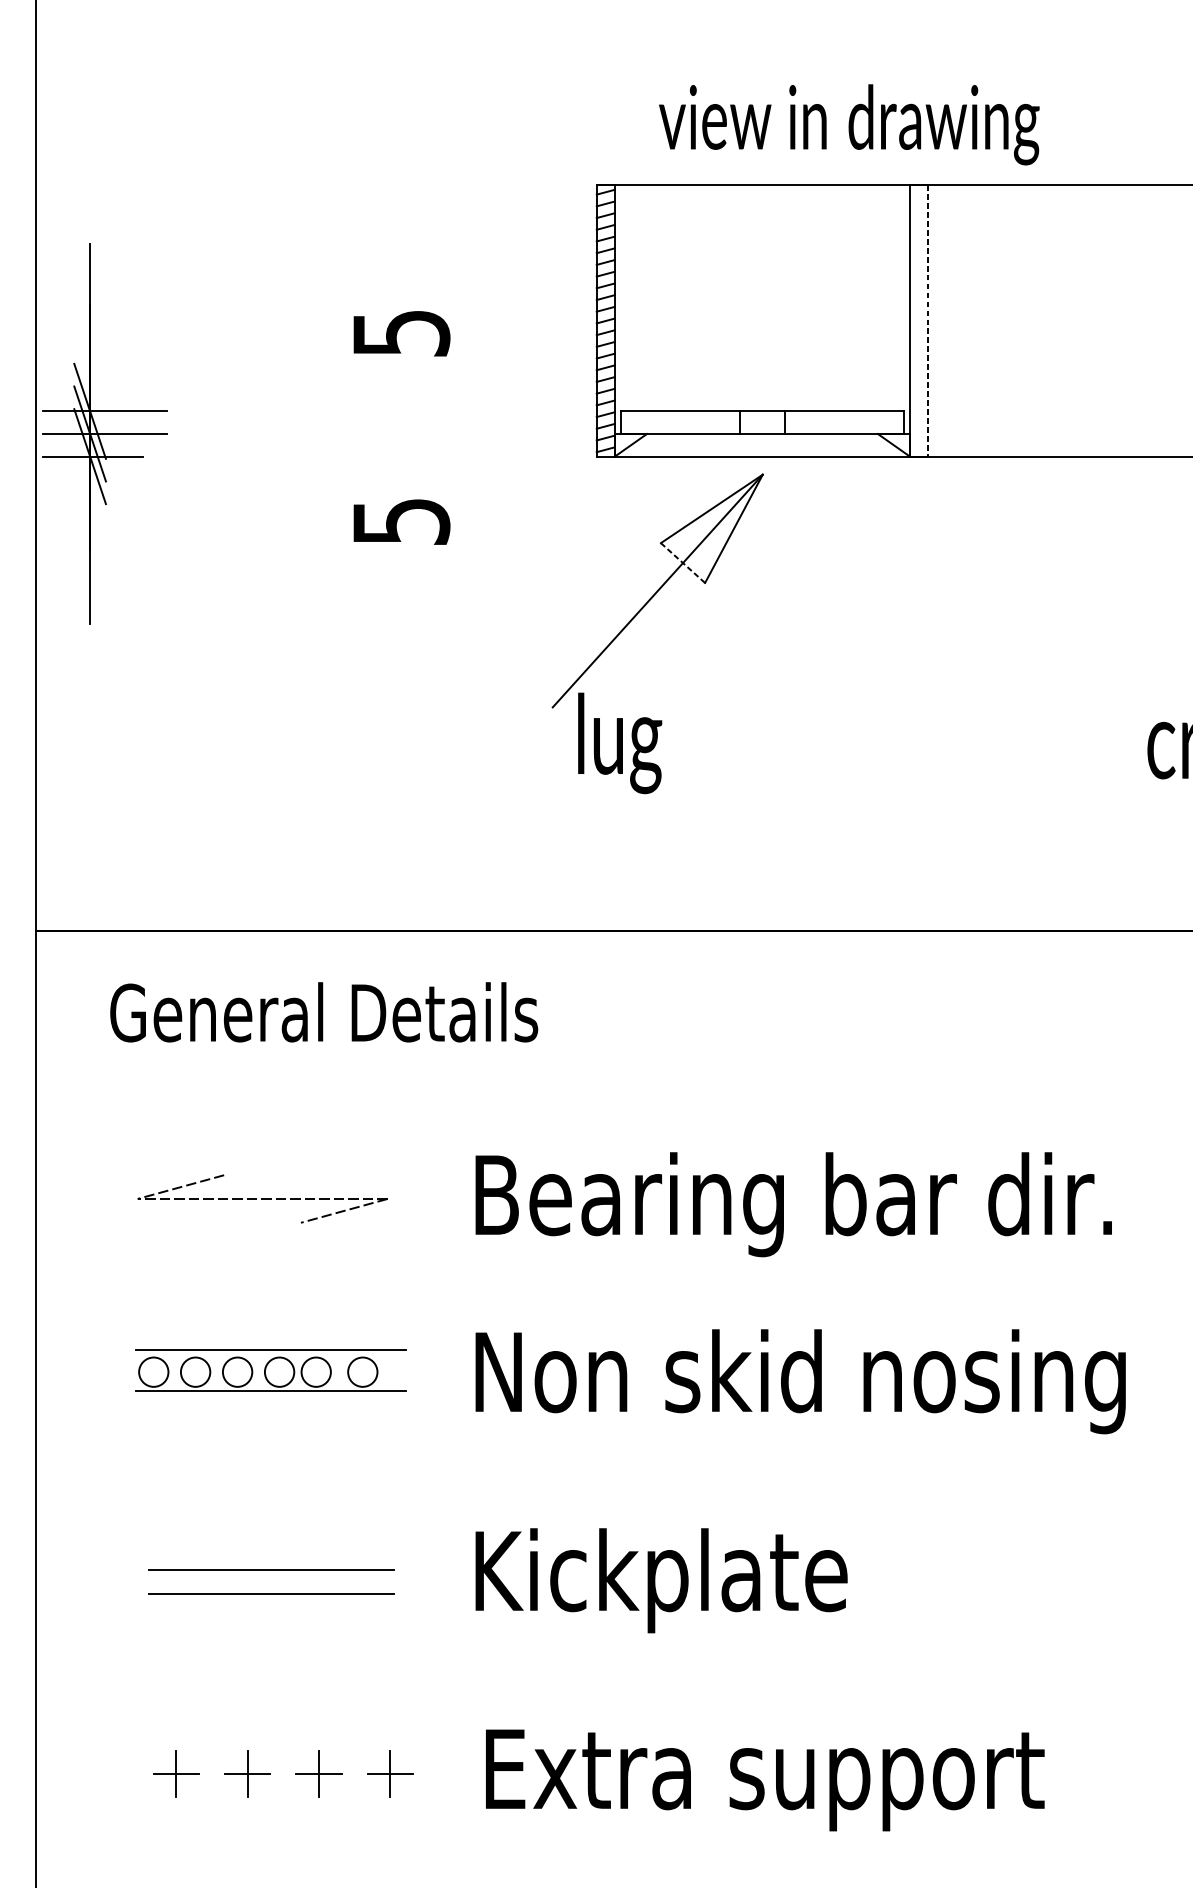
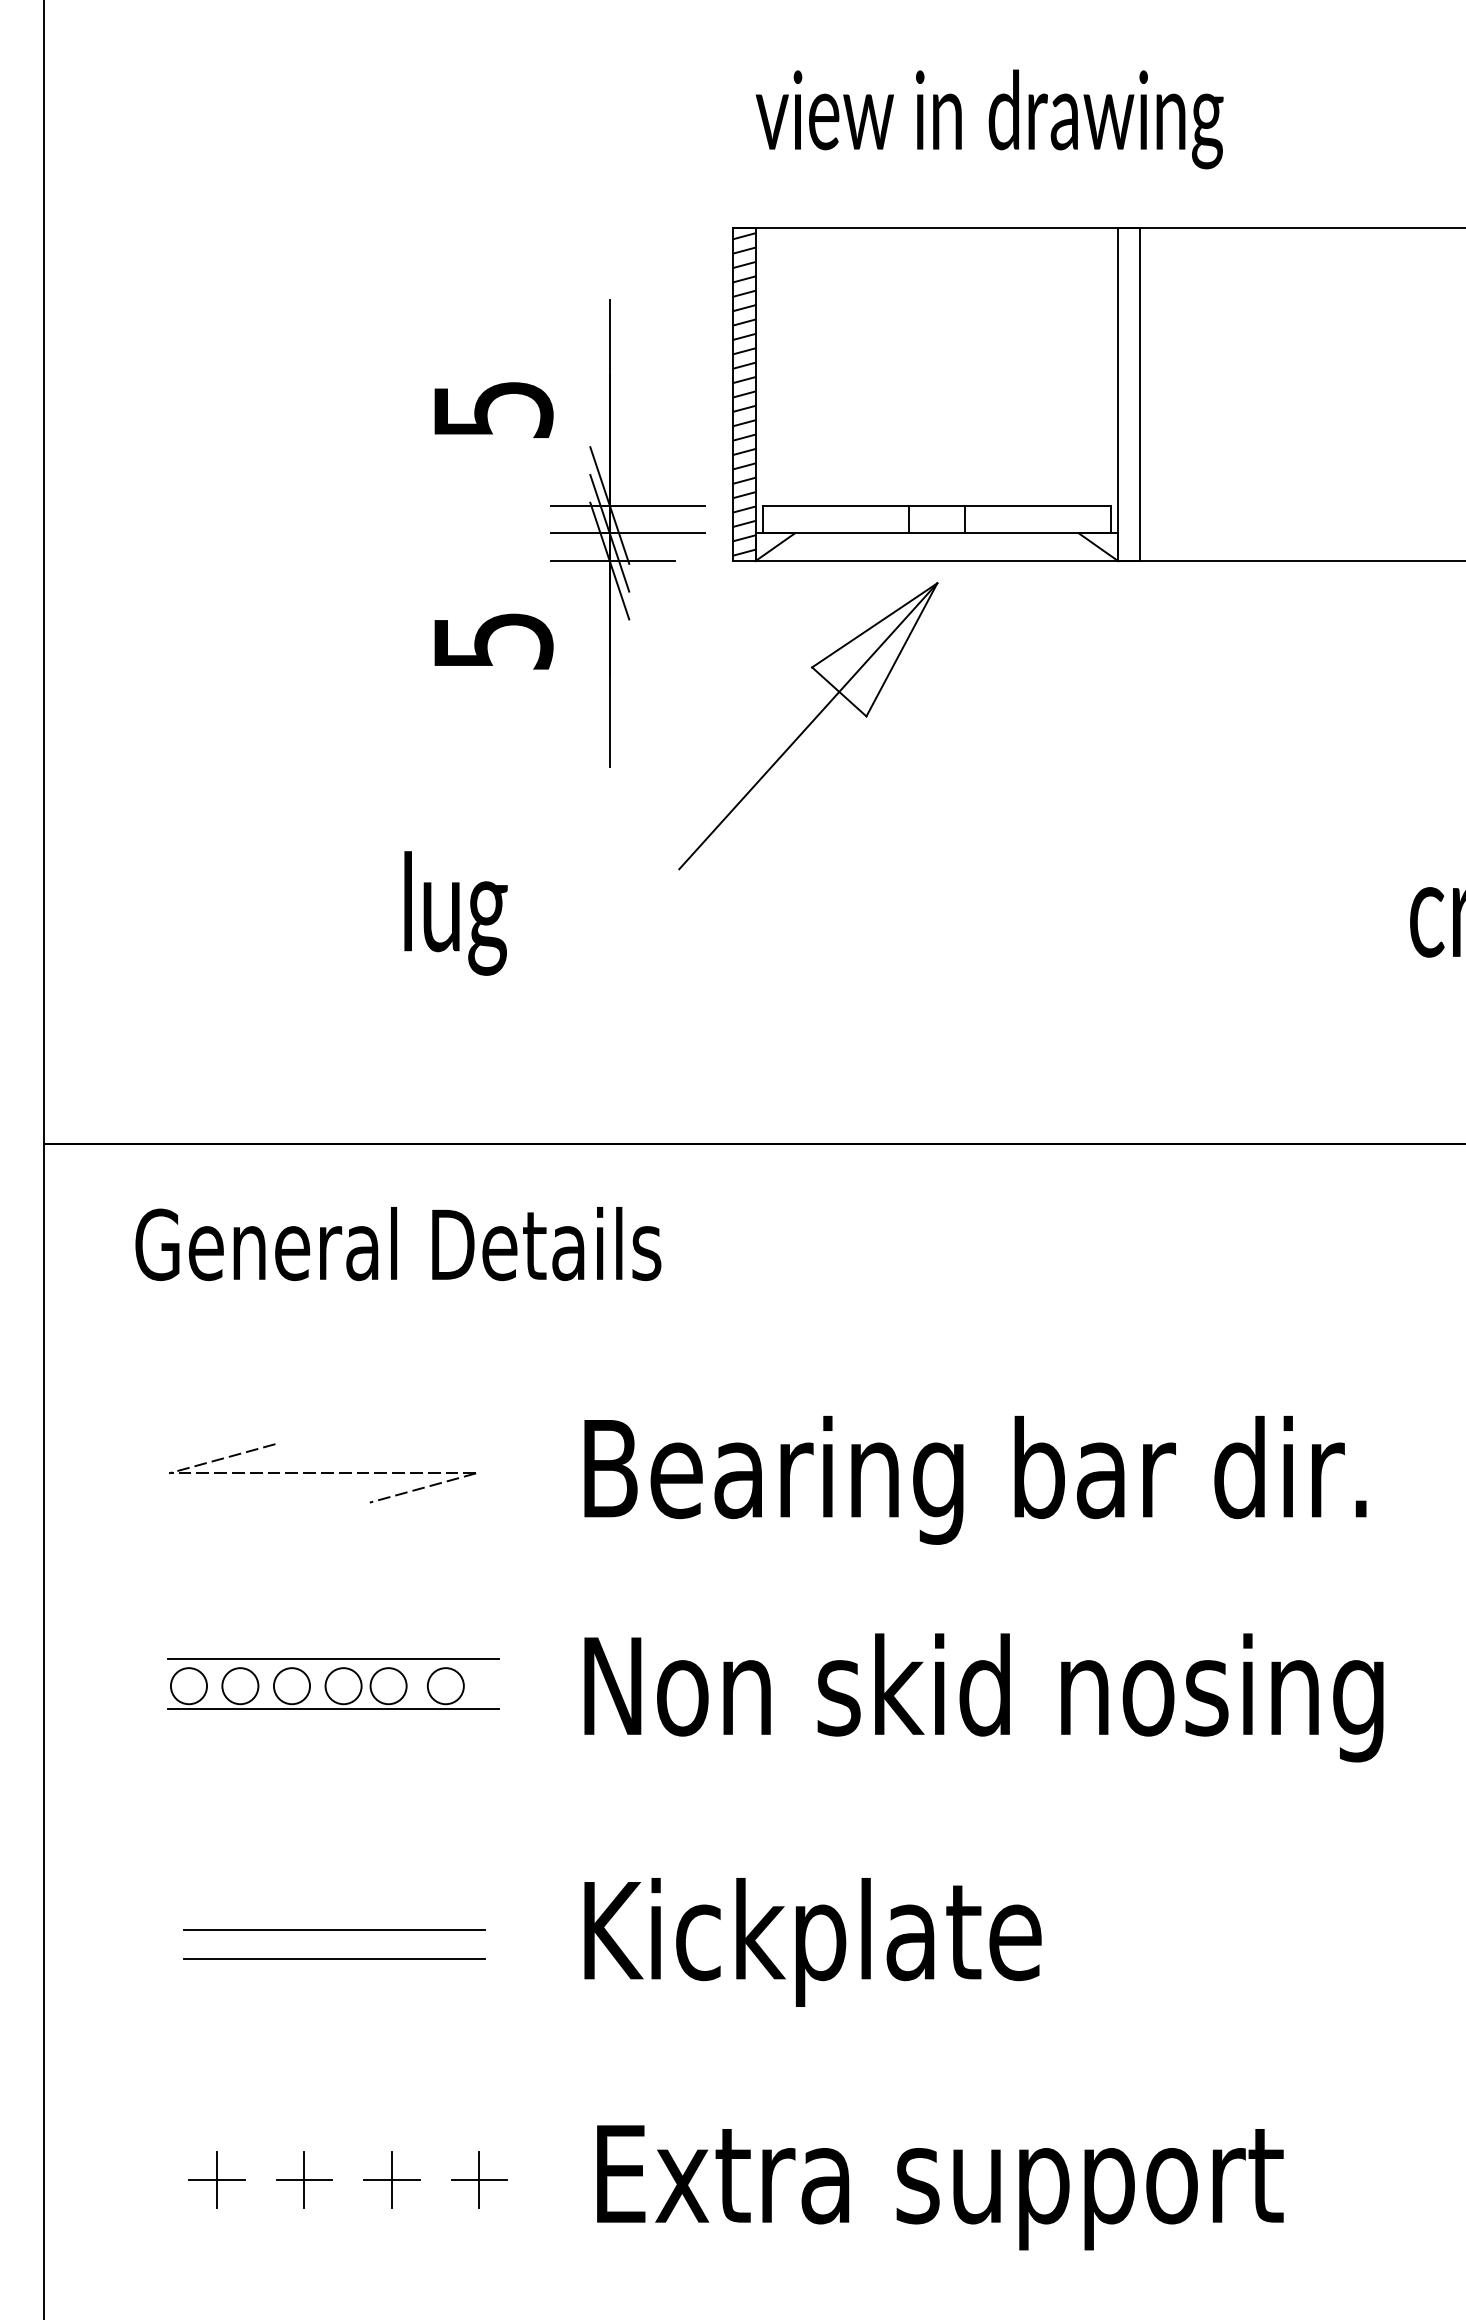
text: (849, 124) -> (989, 119), moved
line: (928, 321) -> (1140, 394), dashed -> solid
part: (104, 434) -> (627, 533), moved
line: (683, 562) -> (839, 691), dashed -> solid
text: (619, 743) -> (455, 913), moved

